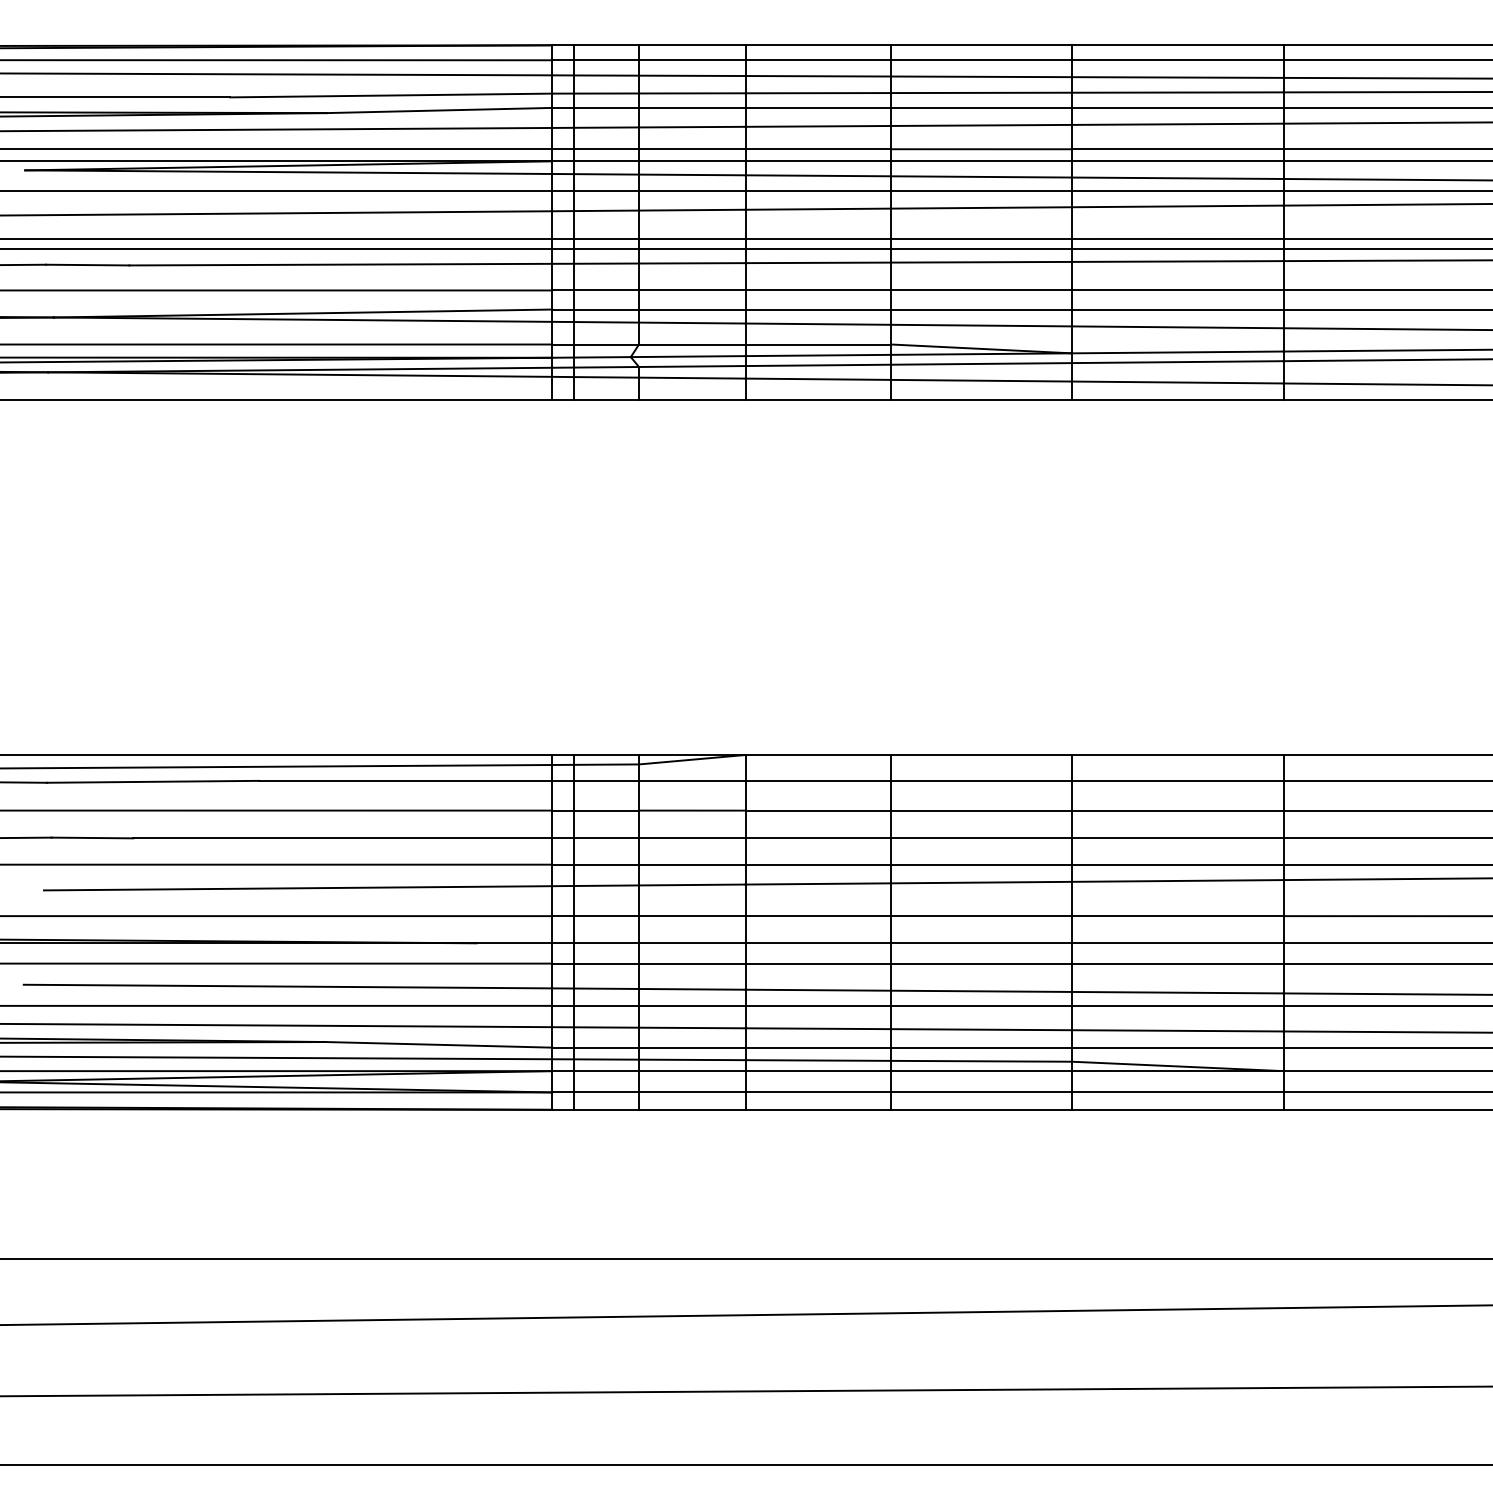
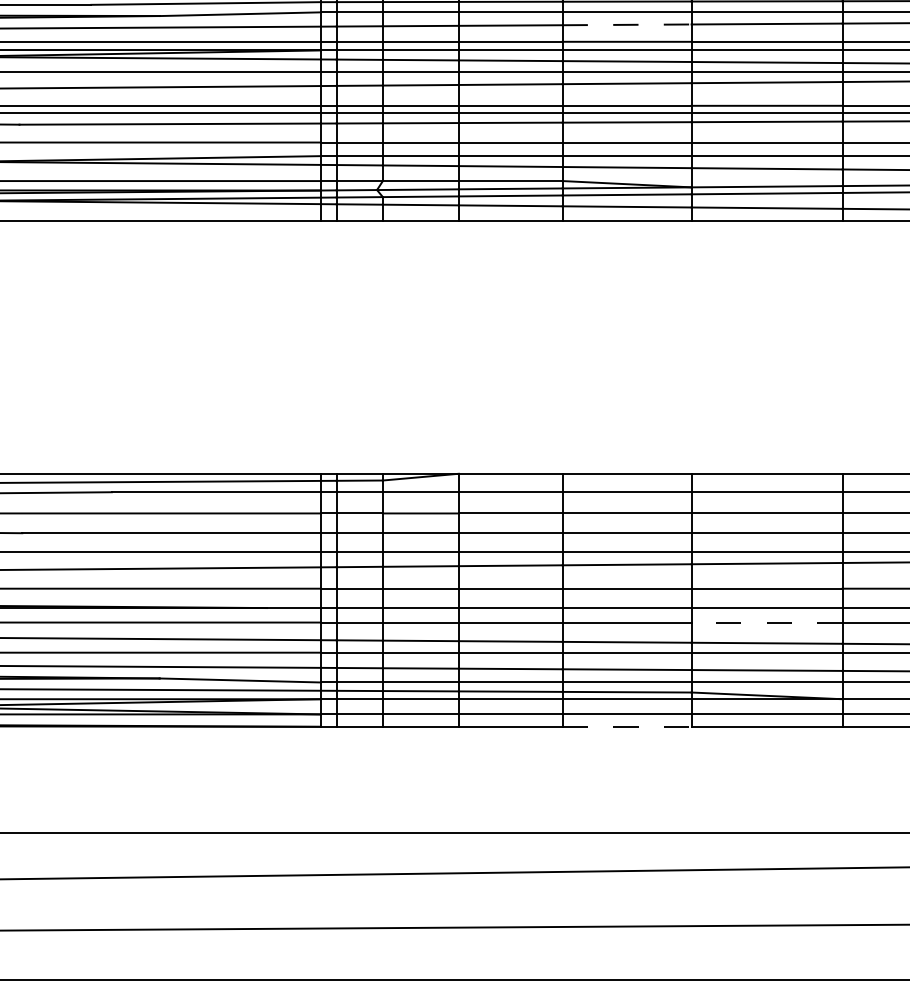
line: (981, 125) -> (627, 24), solid -> dashed
line: (1177, 963) -> (766, 622), solid -> dashed
line: (981, 1109) -> (627, 726), solid -> dashed

